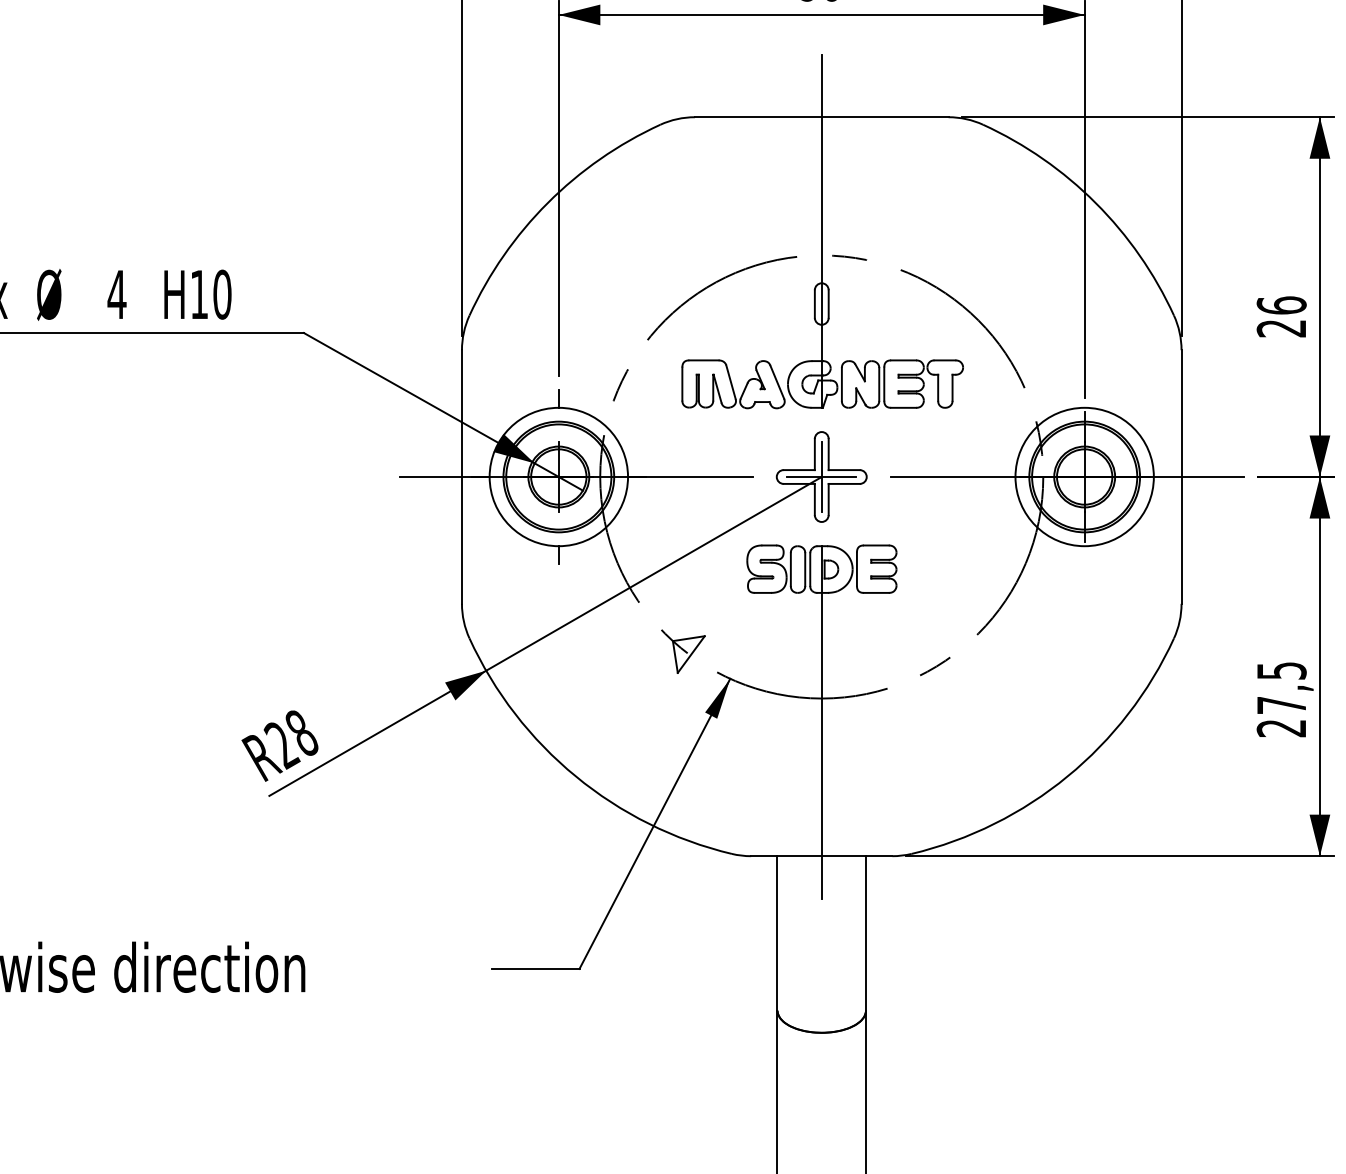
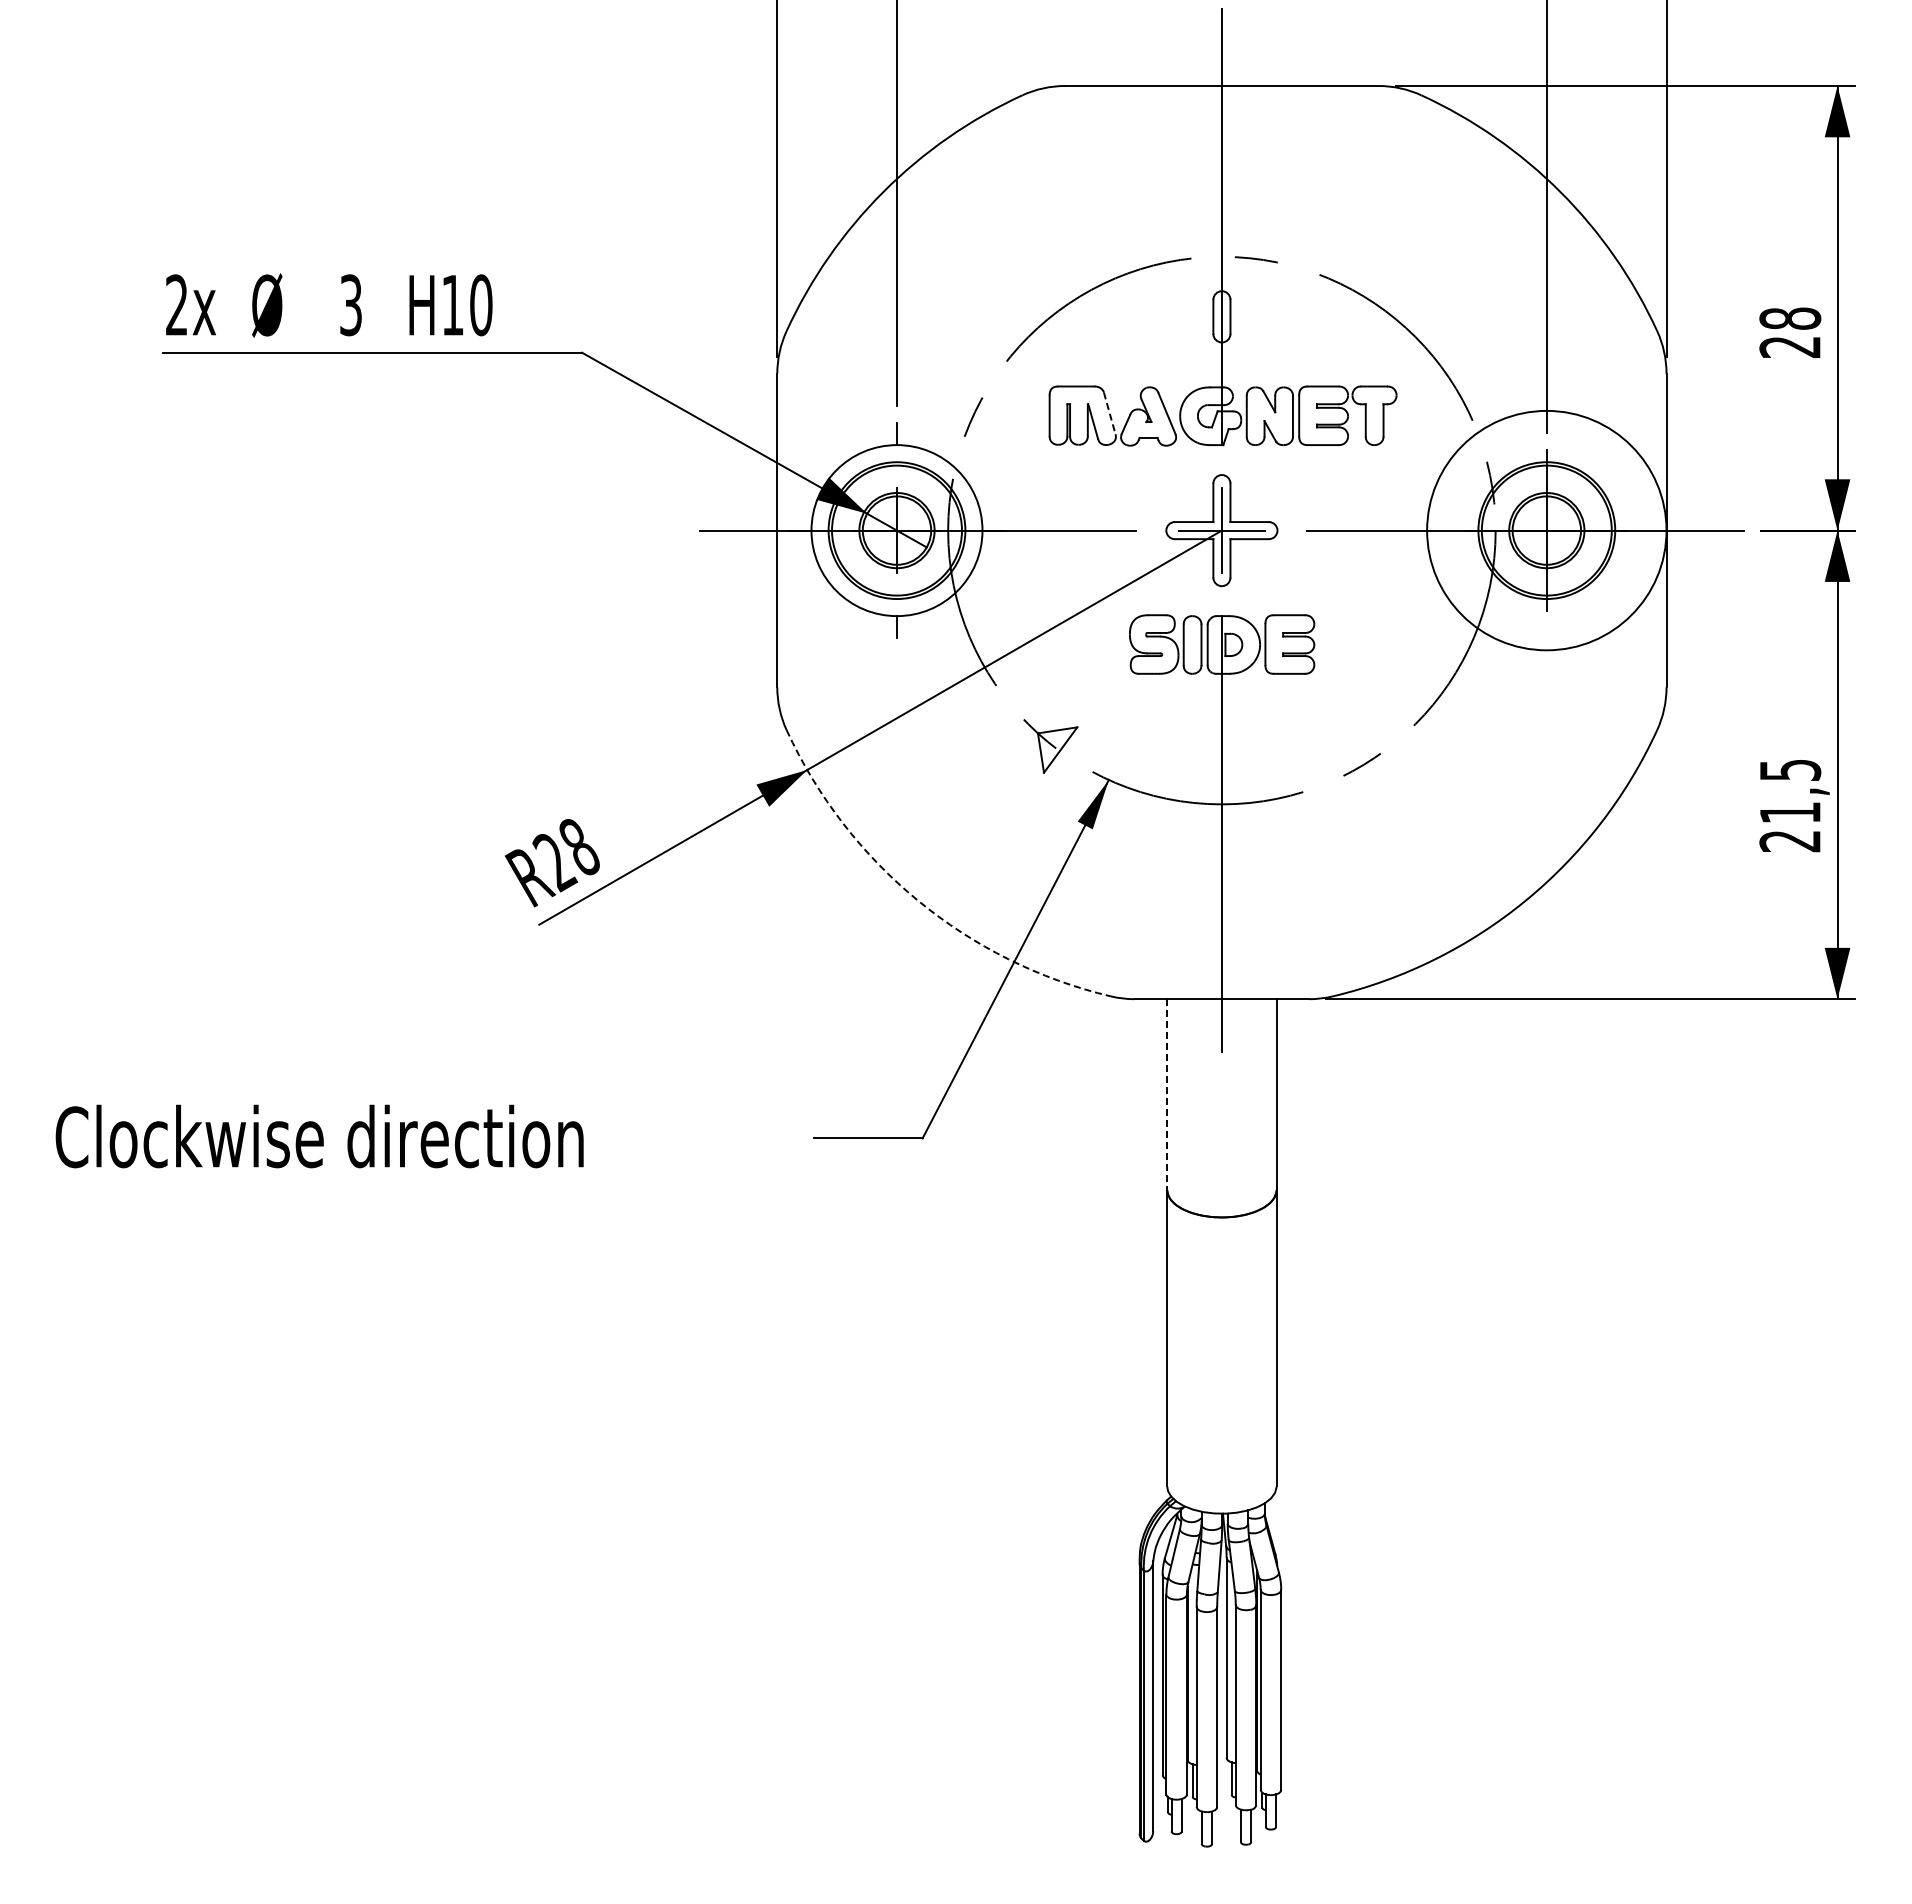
text: (116, 294) -> (350, 305), 4 -> 3
text: (1281, 305) -> (1790, 318), 26 -> 28
line: (730, 382) -> (1109, 413), solid -> dashed
circle: (1084, 476) -> (1546, 530), size x1.4
text: (1281, 705) -> (1790, 812), 27,5 -> 21,5
arc: (576, 776) -> (918, 900), solid -> dashed
line: (777, 933) -> (1167, 1094), solid -> dashed

